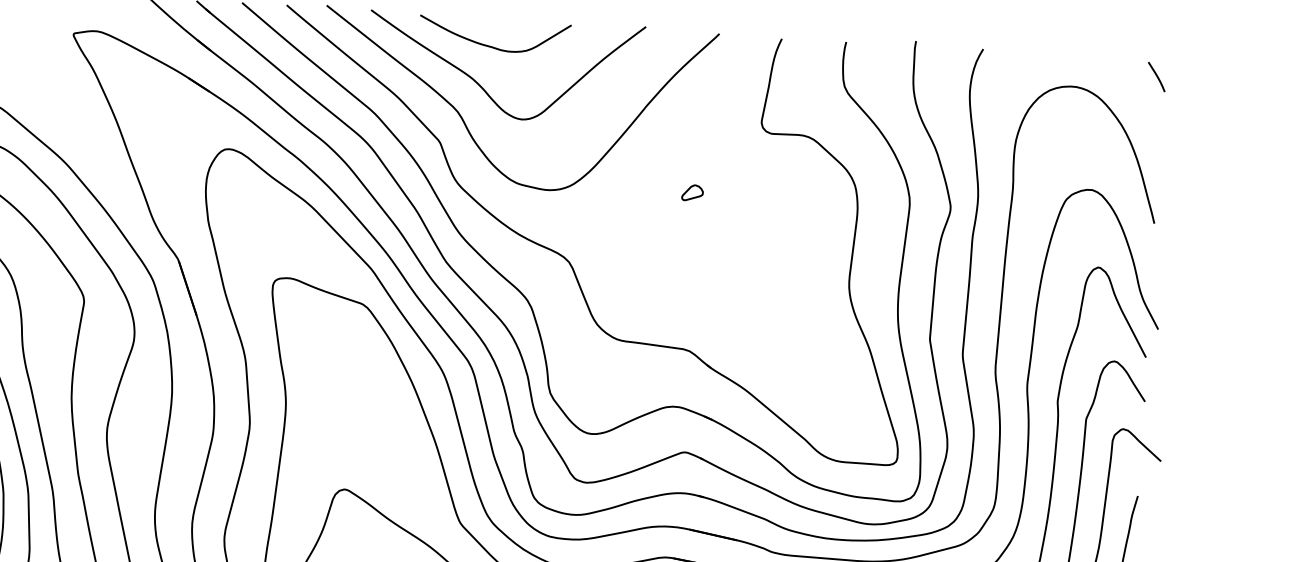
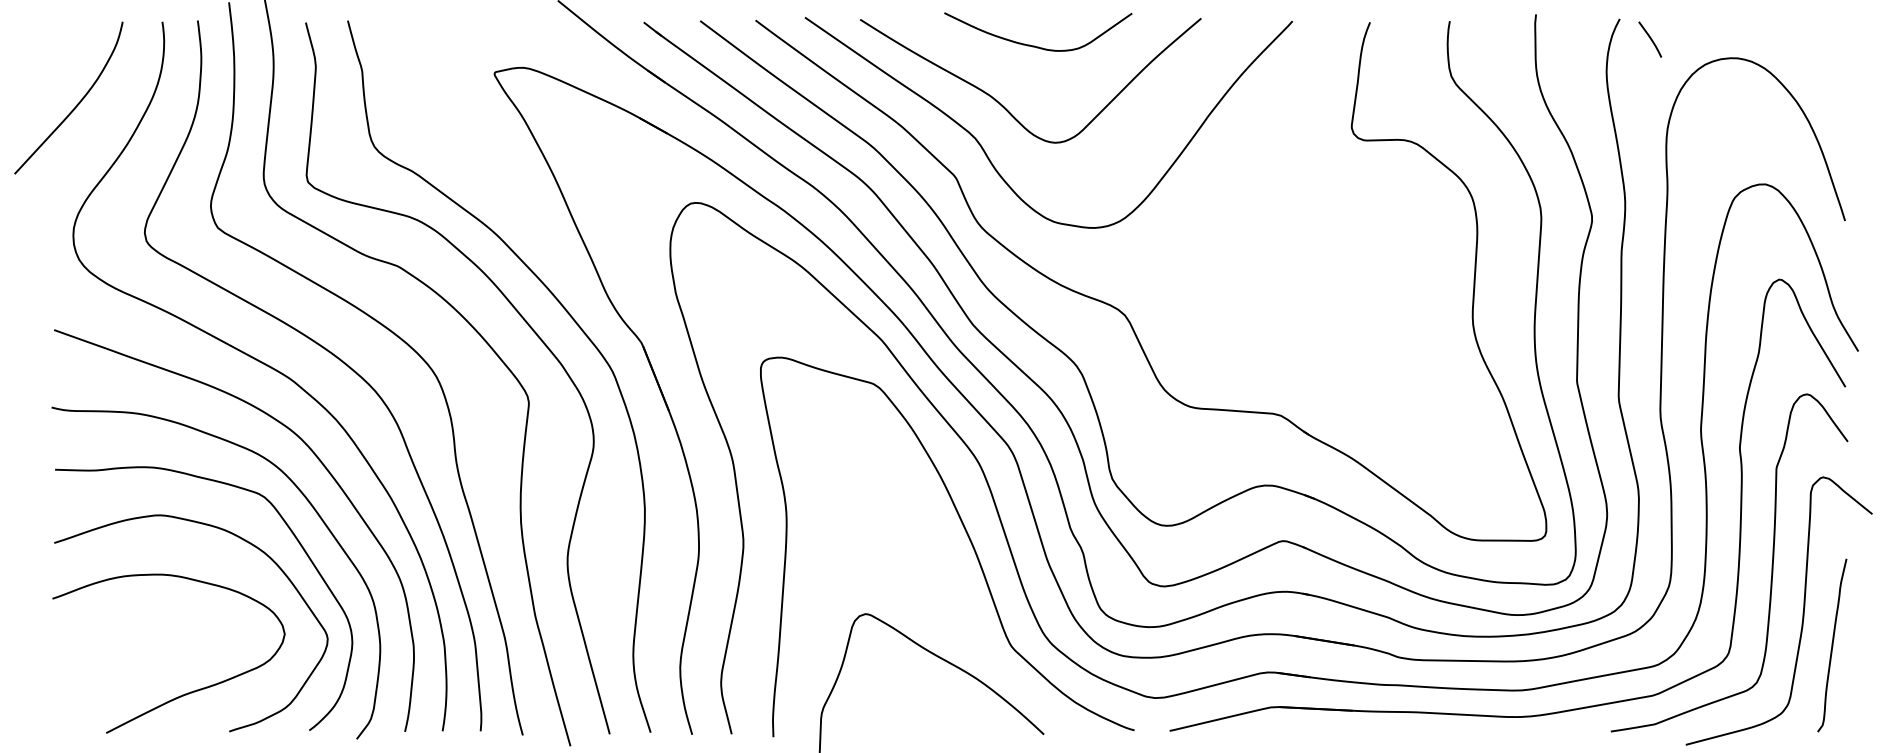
curve: (491, 46) -> (1034, 45), moved
curve: (1156, 76) -> (1649, 38), moved
part: (692, 192) -> (1271, 219), removed

